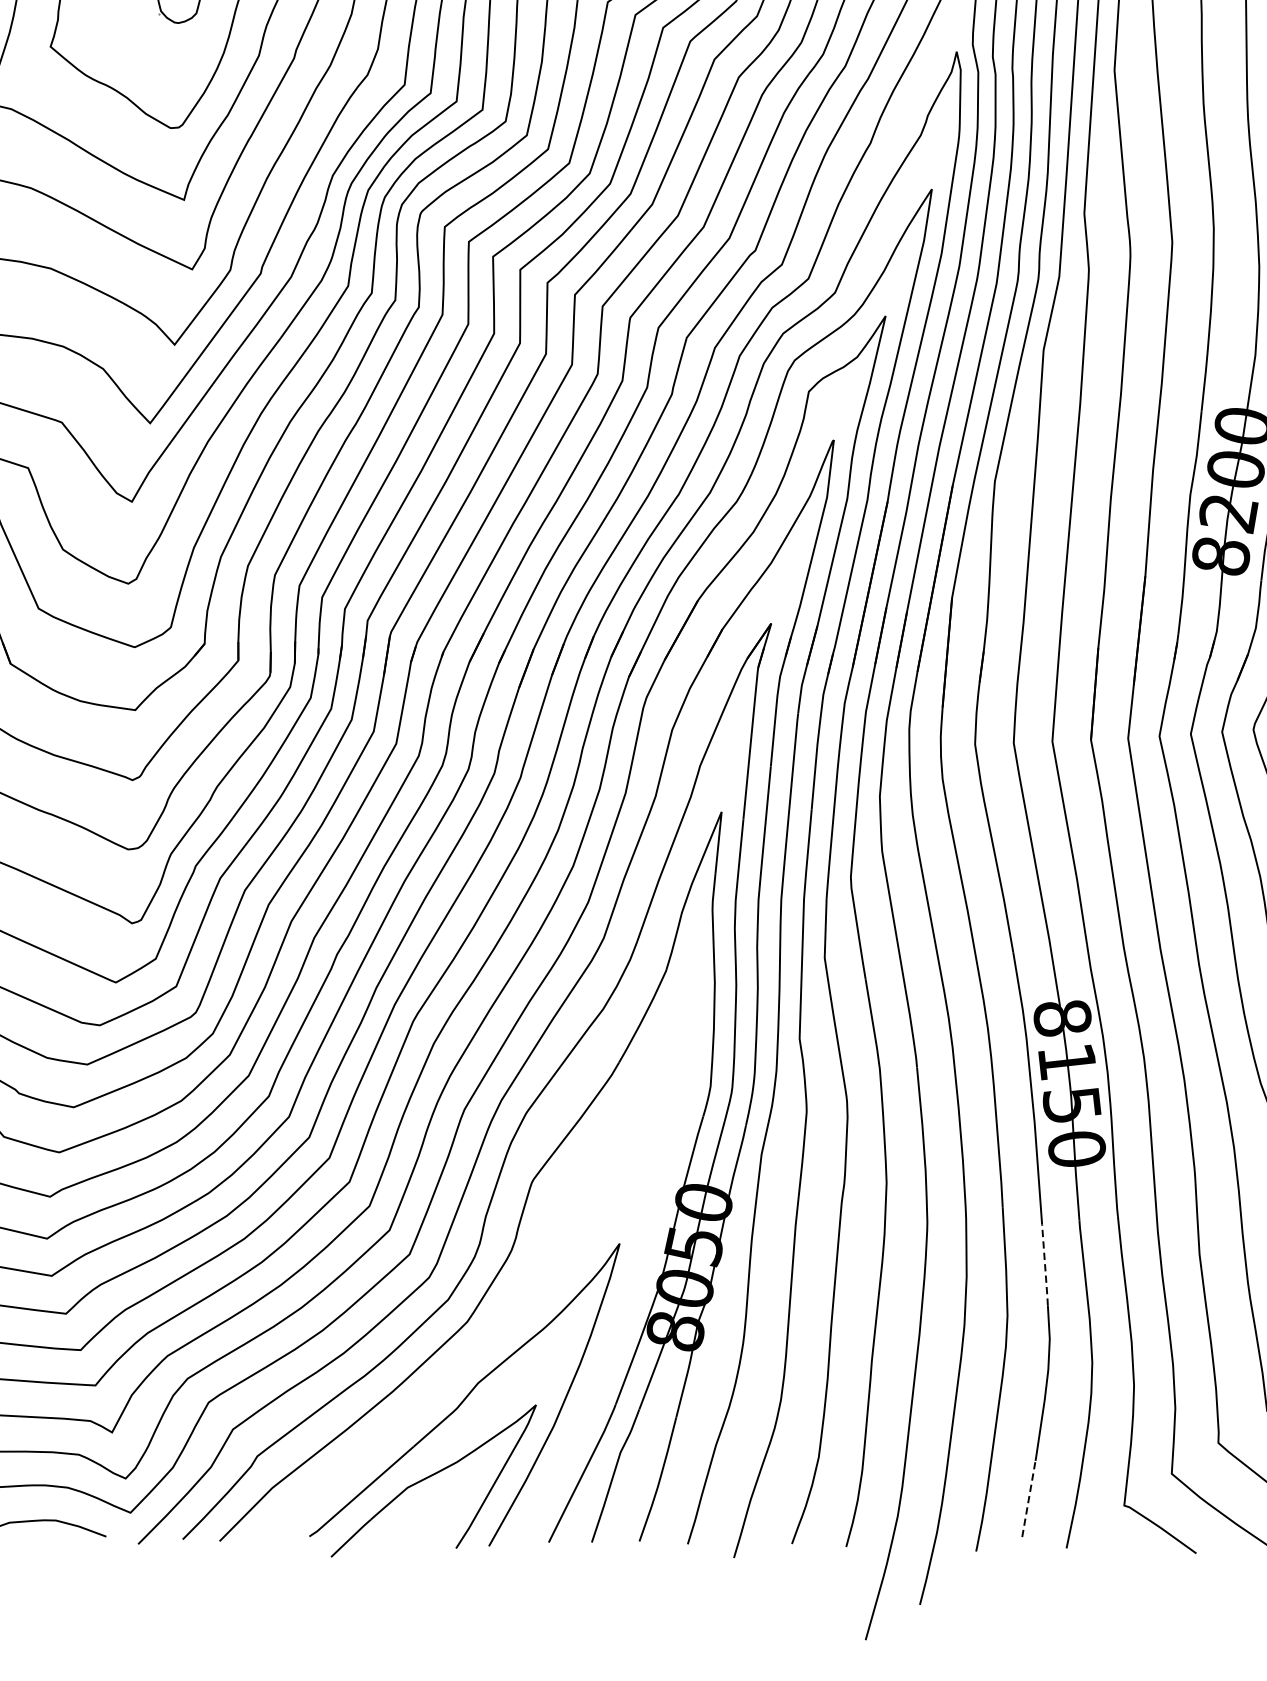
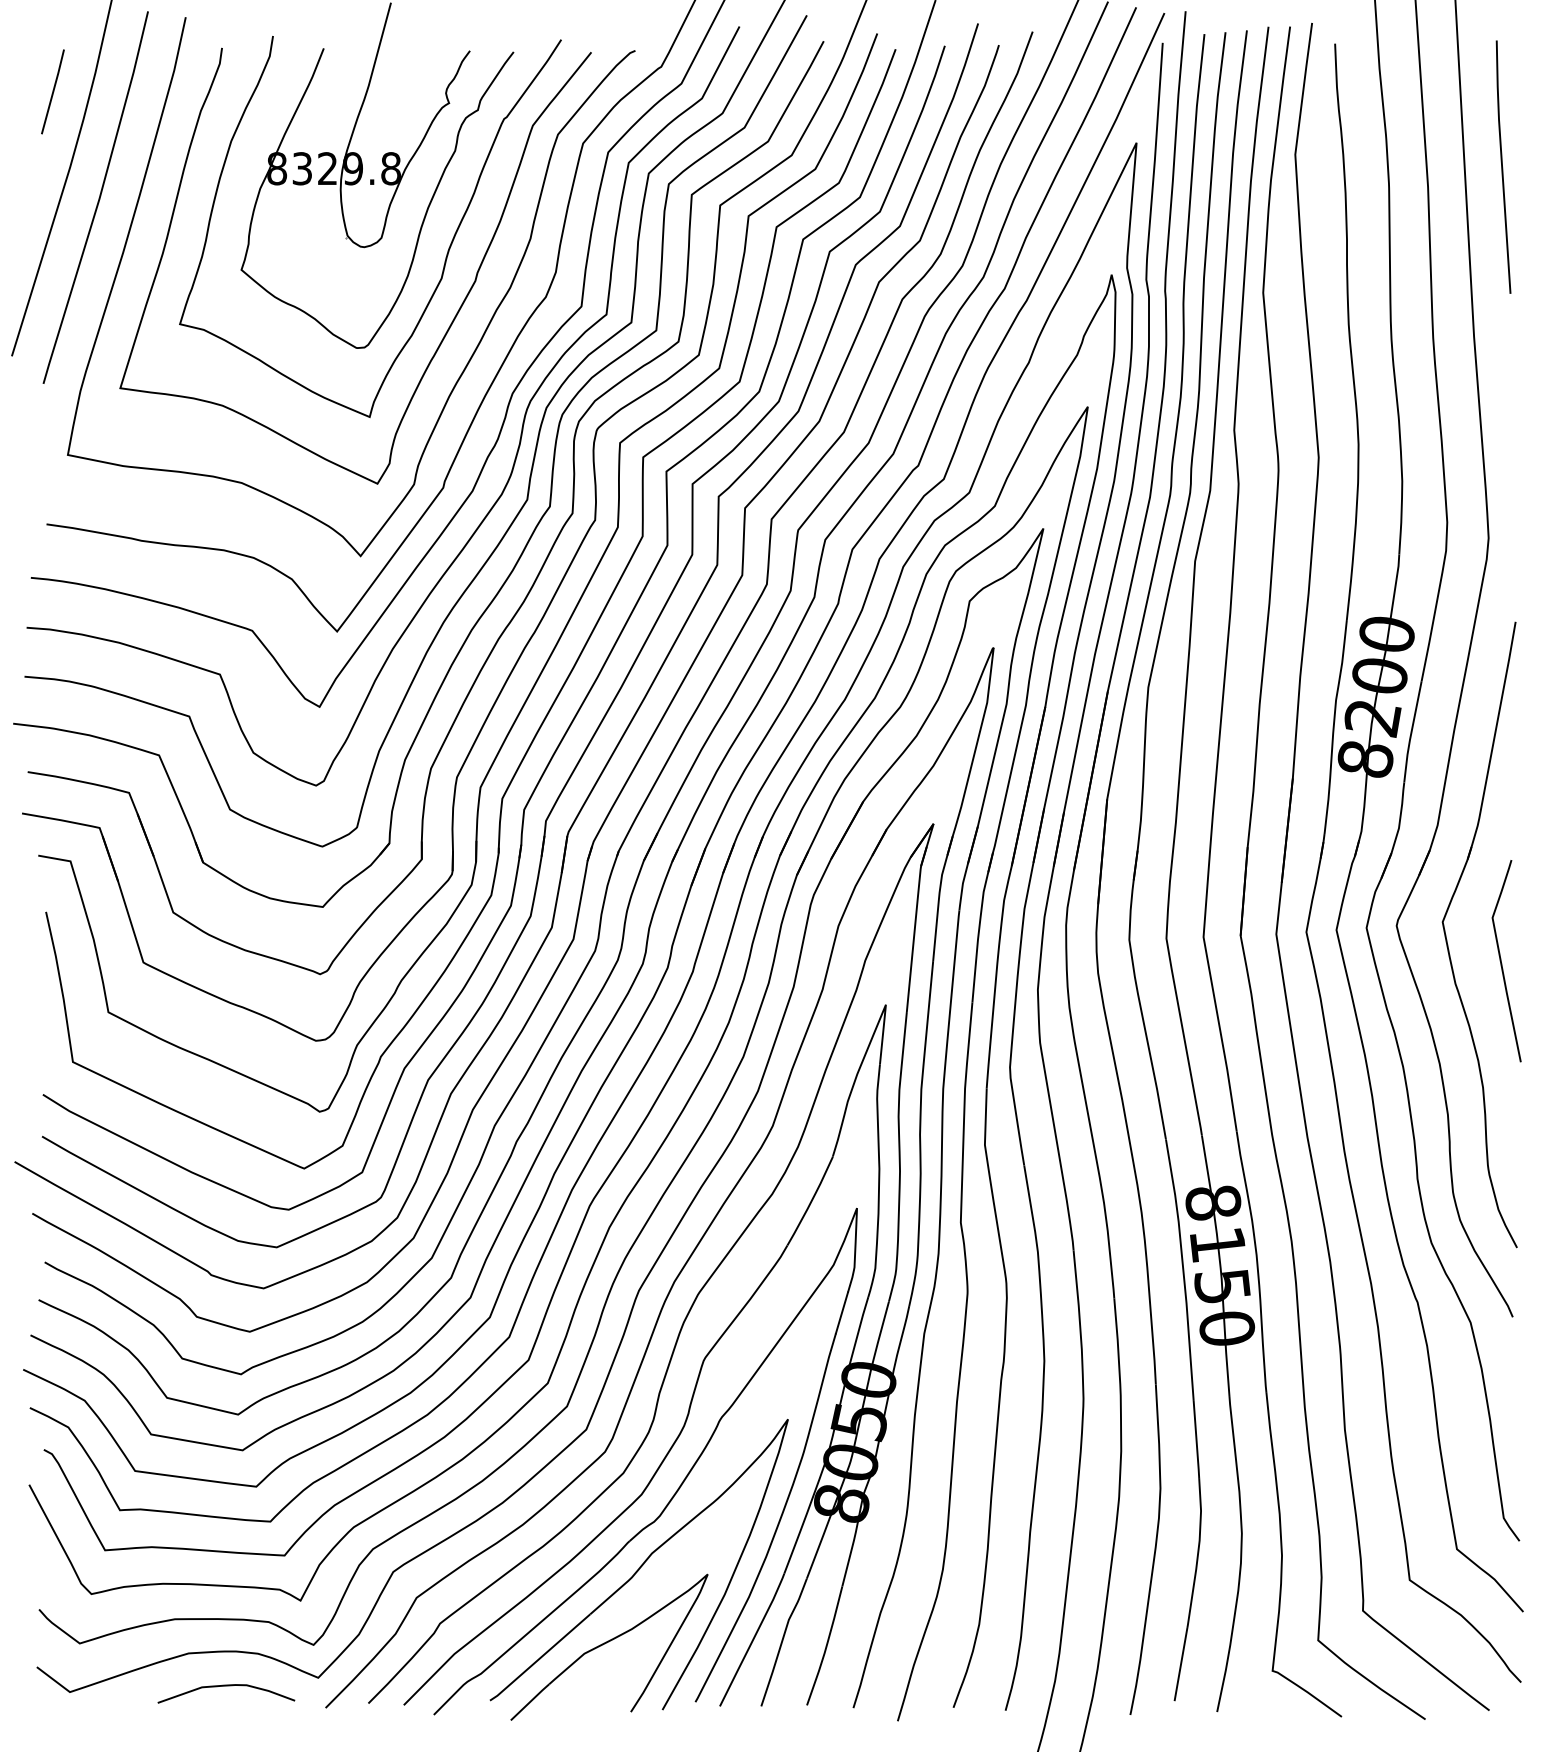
line: (1045, 1265) -> (1196, 1440), dashed -> solid
part: (506, 1312) -> (679, 1485), added
line: (1029, 1498) -> (1181, 1664), dashed -> solid

